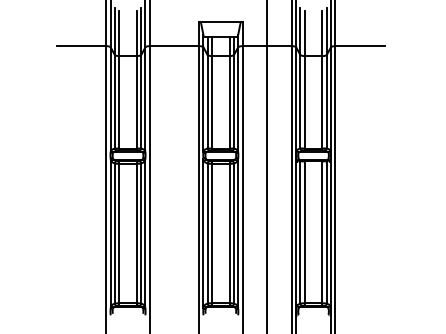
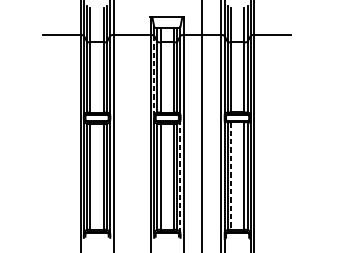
line: (203, 100) -> (154, 76), solid -> dashed
line: (304, 232) -> (230, 176), solid -> dashed
line: (238, 233) -> (180, 176), solid -> dashed

